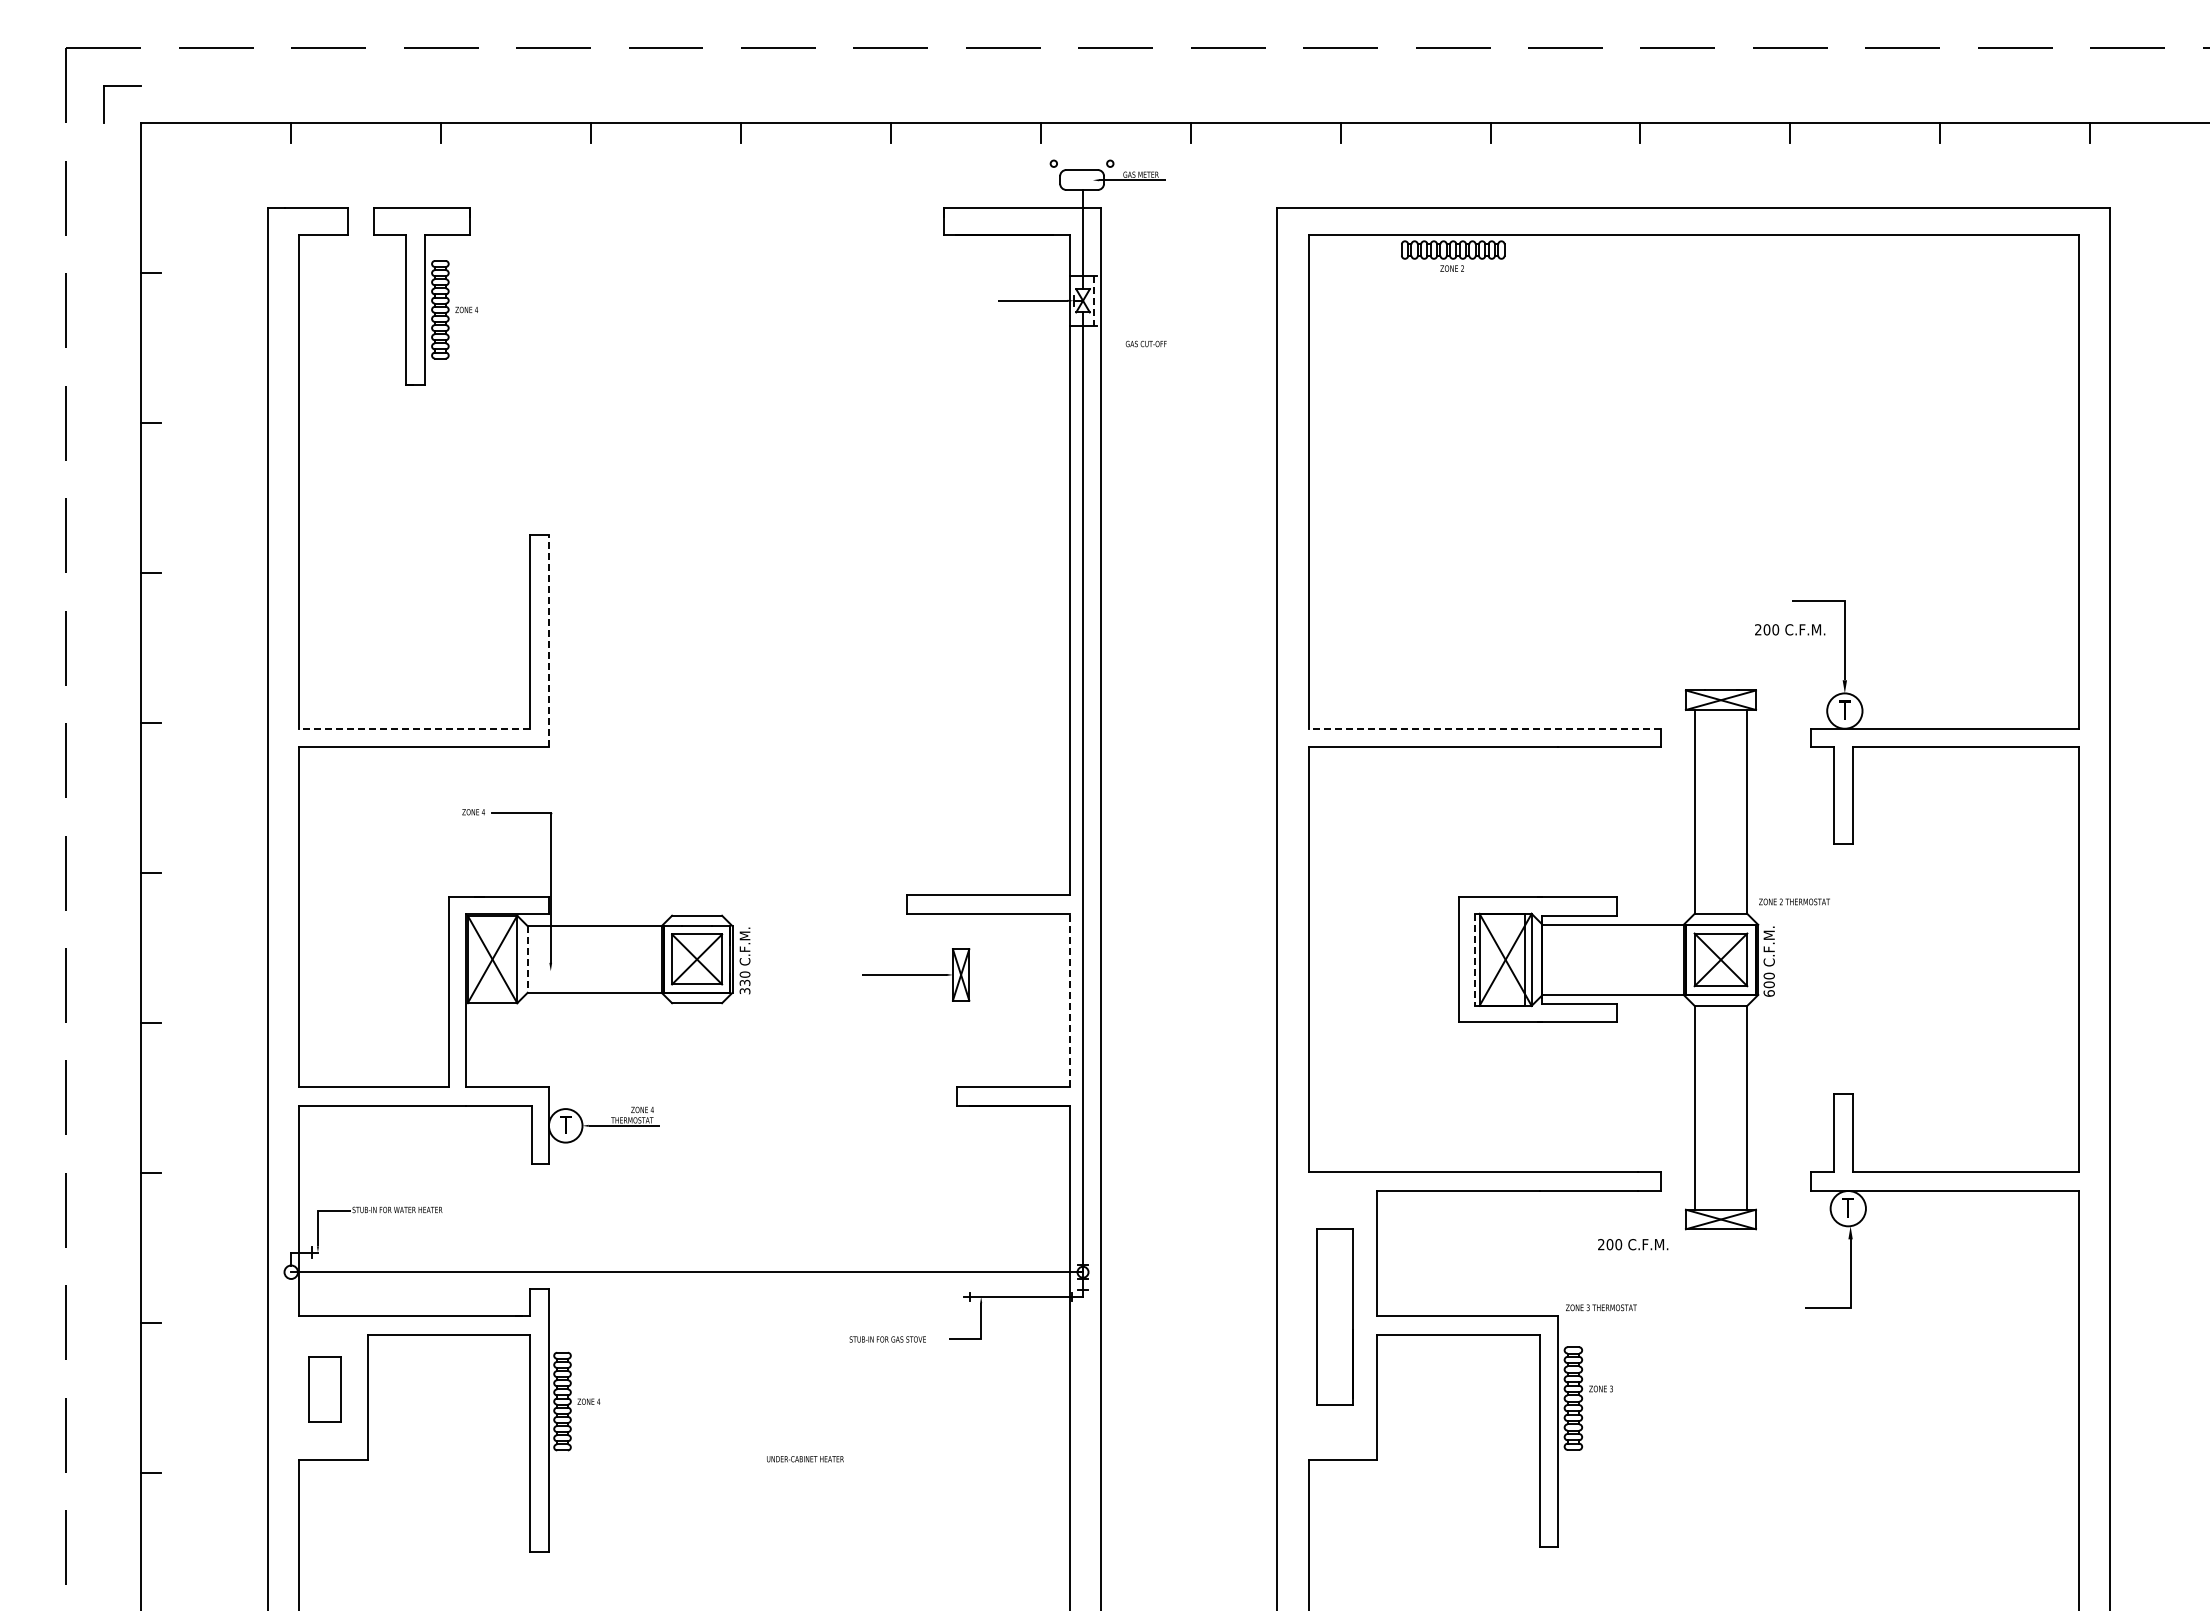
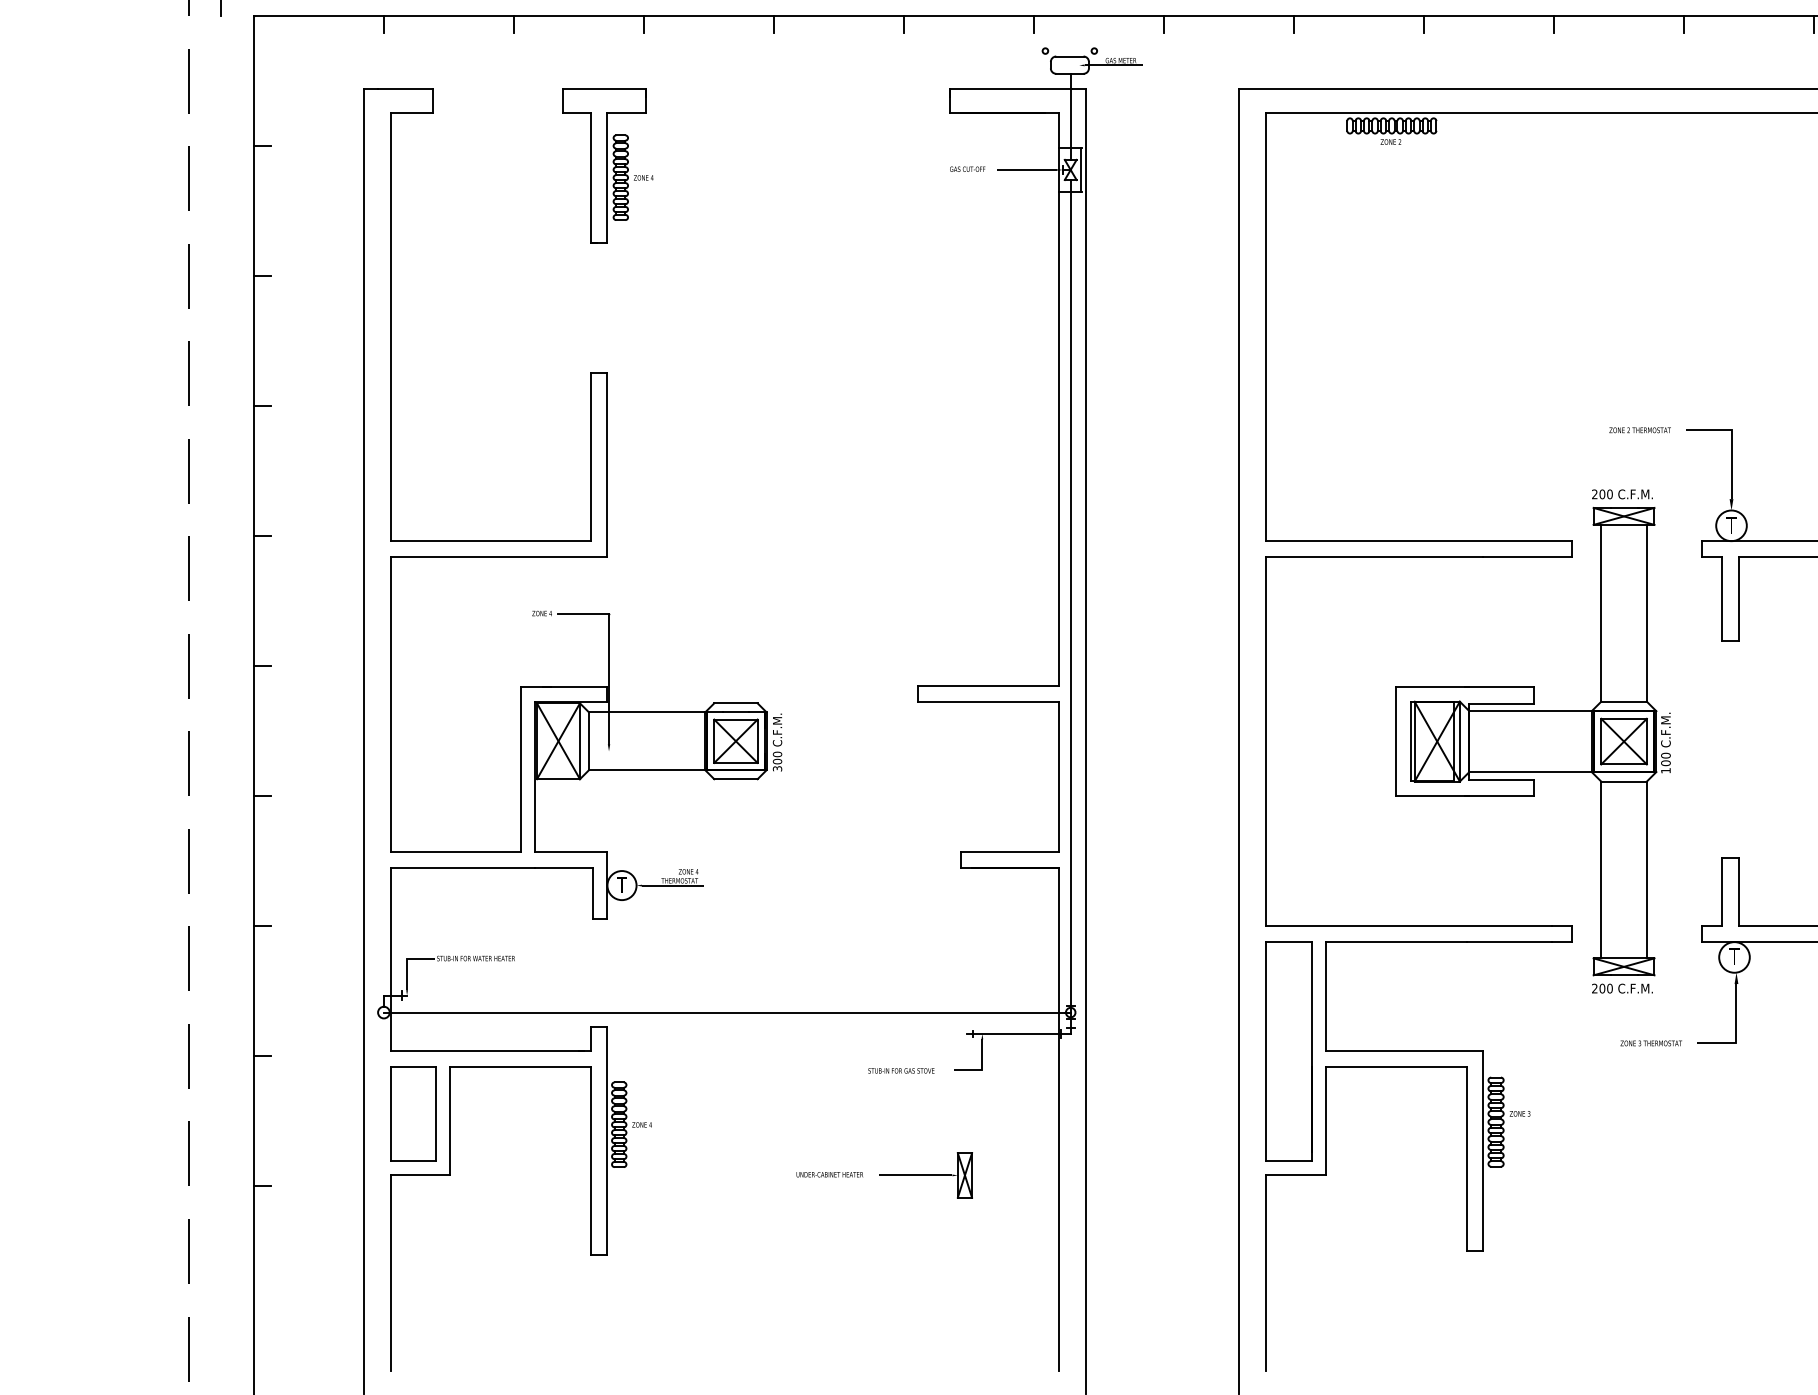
part: (425, 296) -> (607, 166), moved
line: (1094, 300) -> (1080, 169), dashed -> solid
text: (1145, 343) -> (967, 168), moved
text: (1790, 629) -> (1622, 494), moved
line: (548, 640) -> (607, 464), dashed -> solid
line: (414, 728) -> (490, 540), dashed -> solid
line: (1484, 728) -> (1418, 540), dashed -> solid
text: (1794, 901) -> (1640, 429), moved
line: (527, 959) -> (588, 741), dashed -> solid
line: (1475, 959) -> (1411, 741), dashed -> solid
part: (916, 974) -> (926, 1175), moved
text: (744, 982) -> (777, 761), 330 -> 300
text: (1768, 993) -> (1665, 770), 600 -> 100
line: (1069, 1000) -> (1058, 776), dashed -> solid
text: (1633, 1244) -> (1622, 988), moved
text: (1601, 1307) -> (1651, 1043), moved
part: (1334, 1316) -> (1288, 1050), size x1.43
part: (324, 1388) -> (412, 1113), size x1.67

